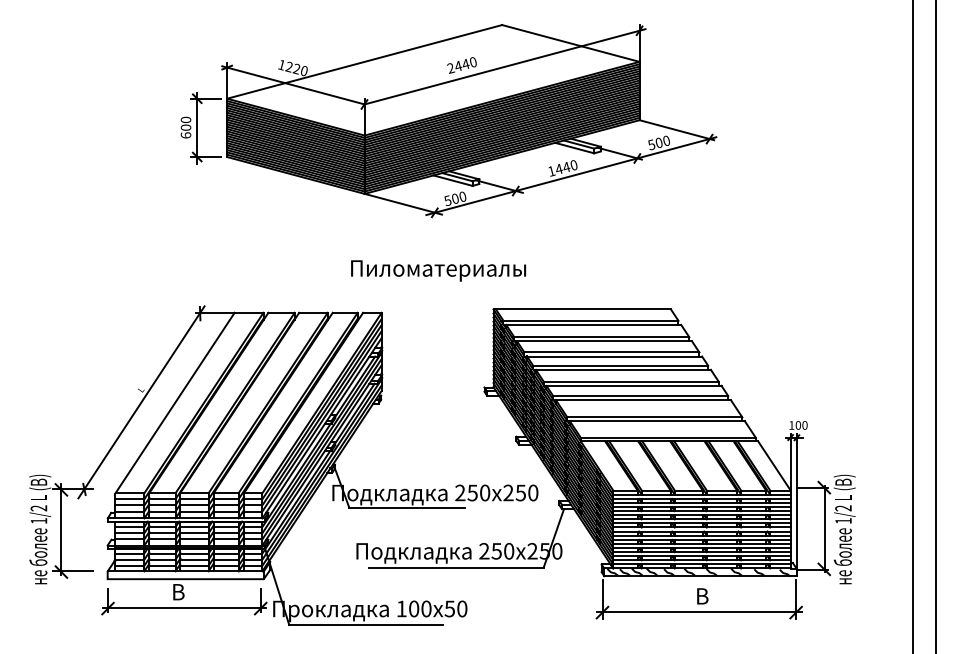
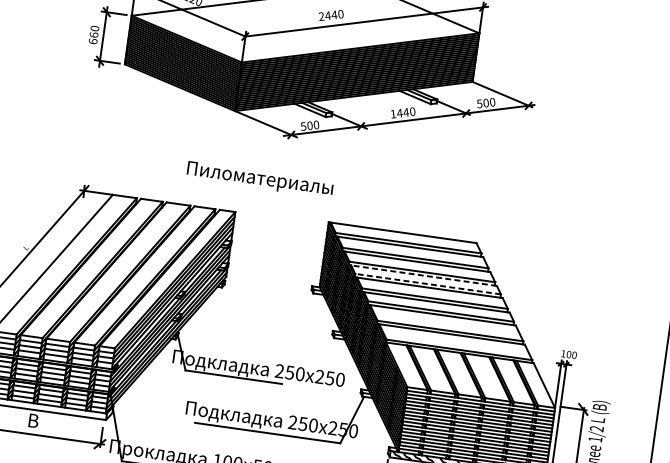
text: (185, 127) -> (93, 34), 600 -> 660
text: (438, 270) -> (260, 179), moved
line: (613, 356) -> (423, 275), solid -> dashed
line: (620, 365) -> (427, 283), solid -> dashed

